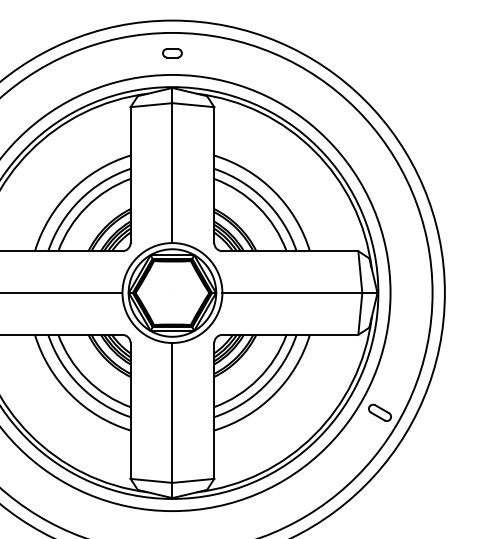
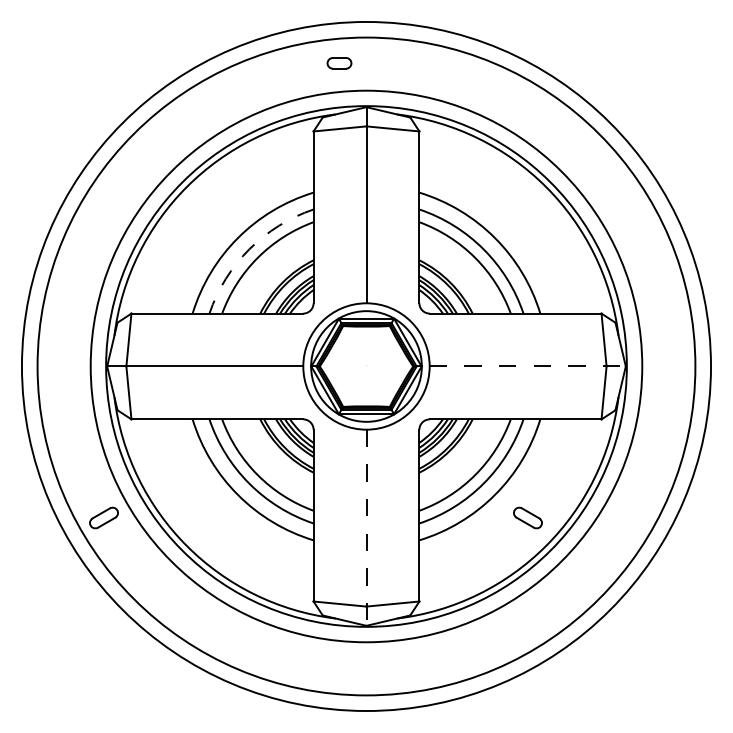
part: (172, 53) -> (339, 63), moved
arc: (79, 200) -> (249, 249), solid -> dashed
line: (300, 293) -> (528, 366), solid -> dashed
part: (379, 412) -> (527, 517), moved
line: (172, 421) -> (366, 528), solid -> dashed

